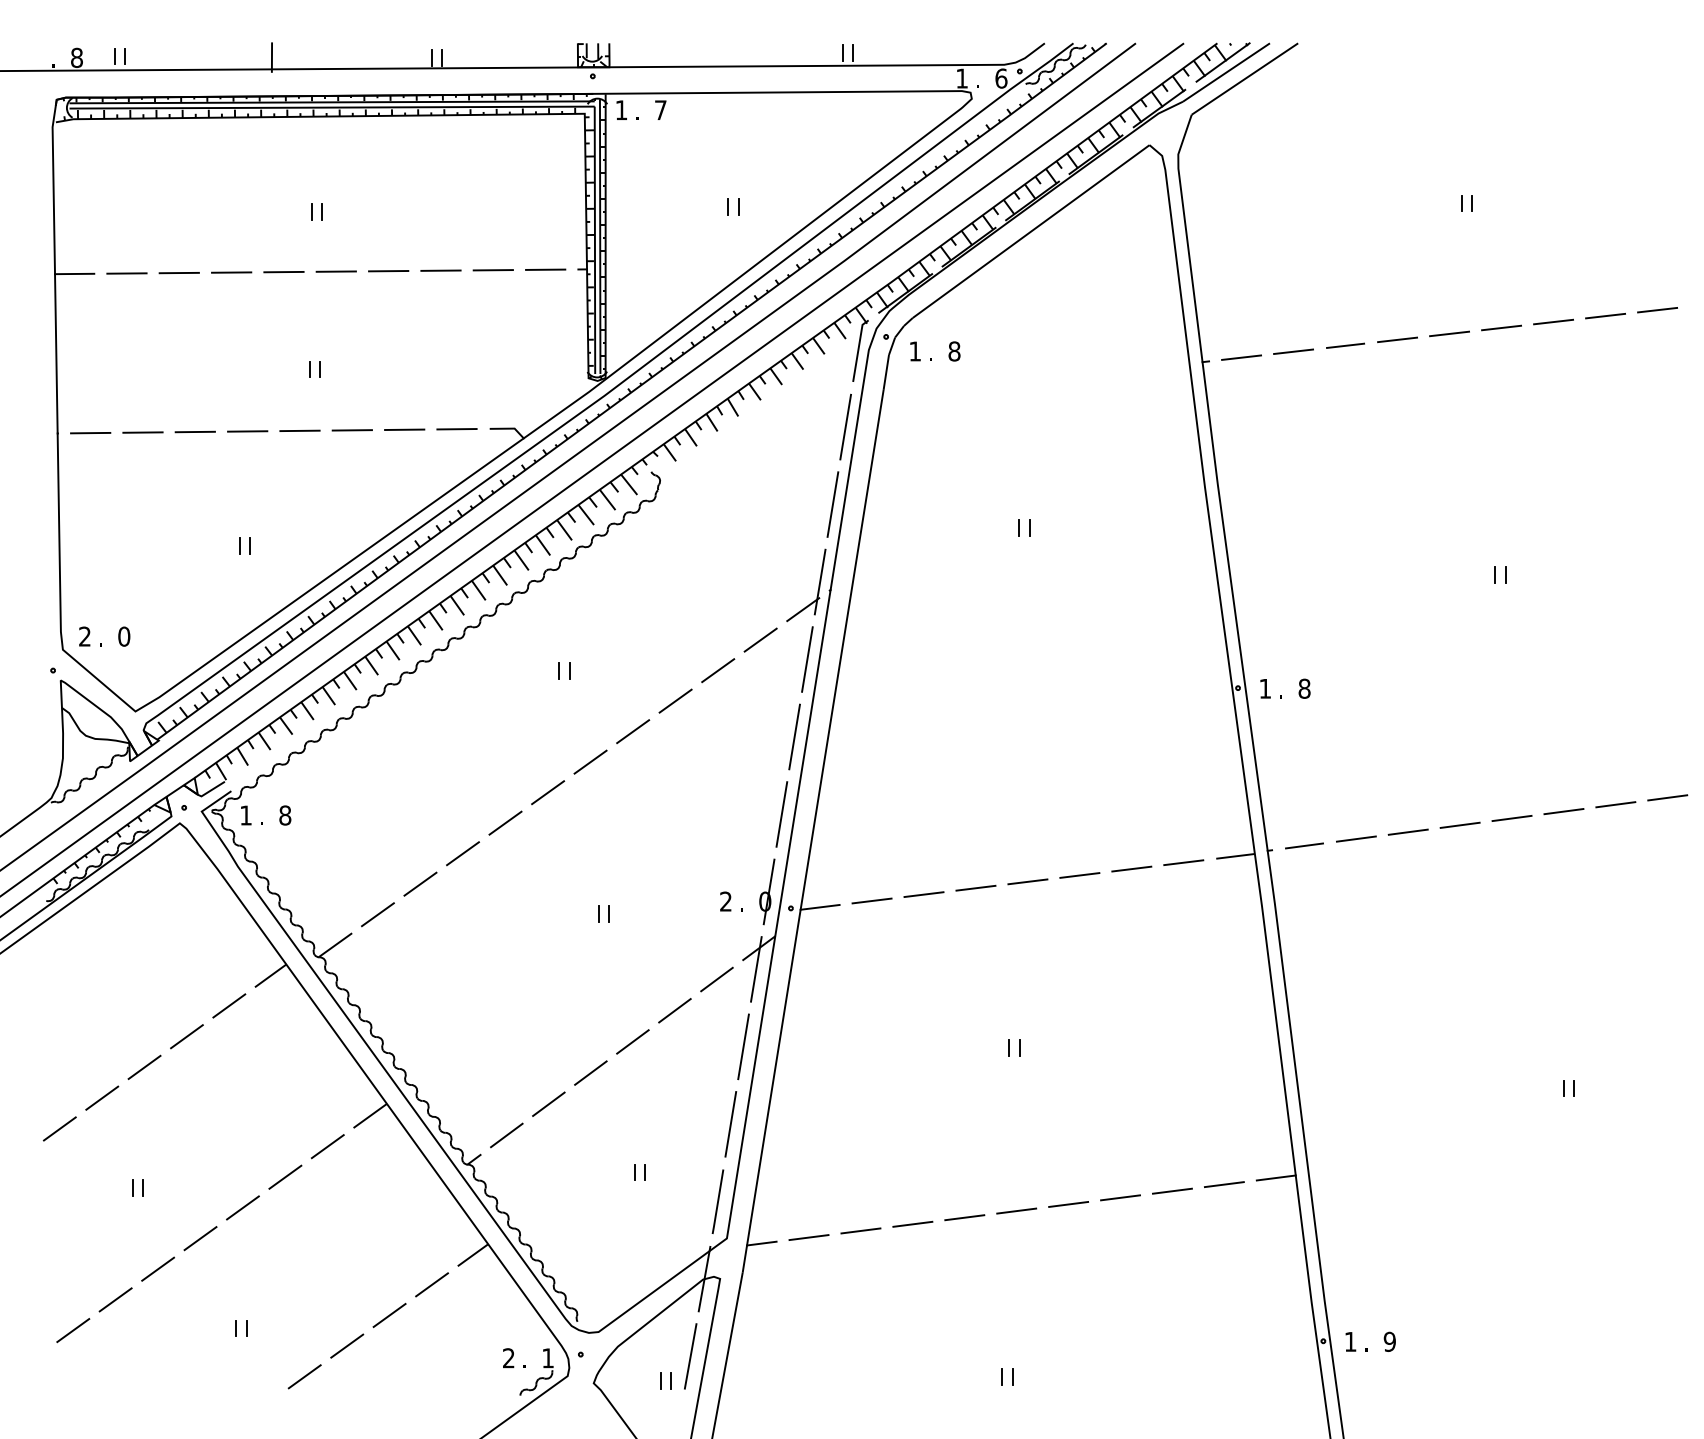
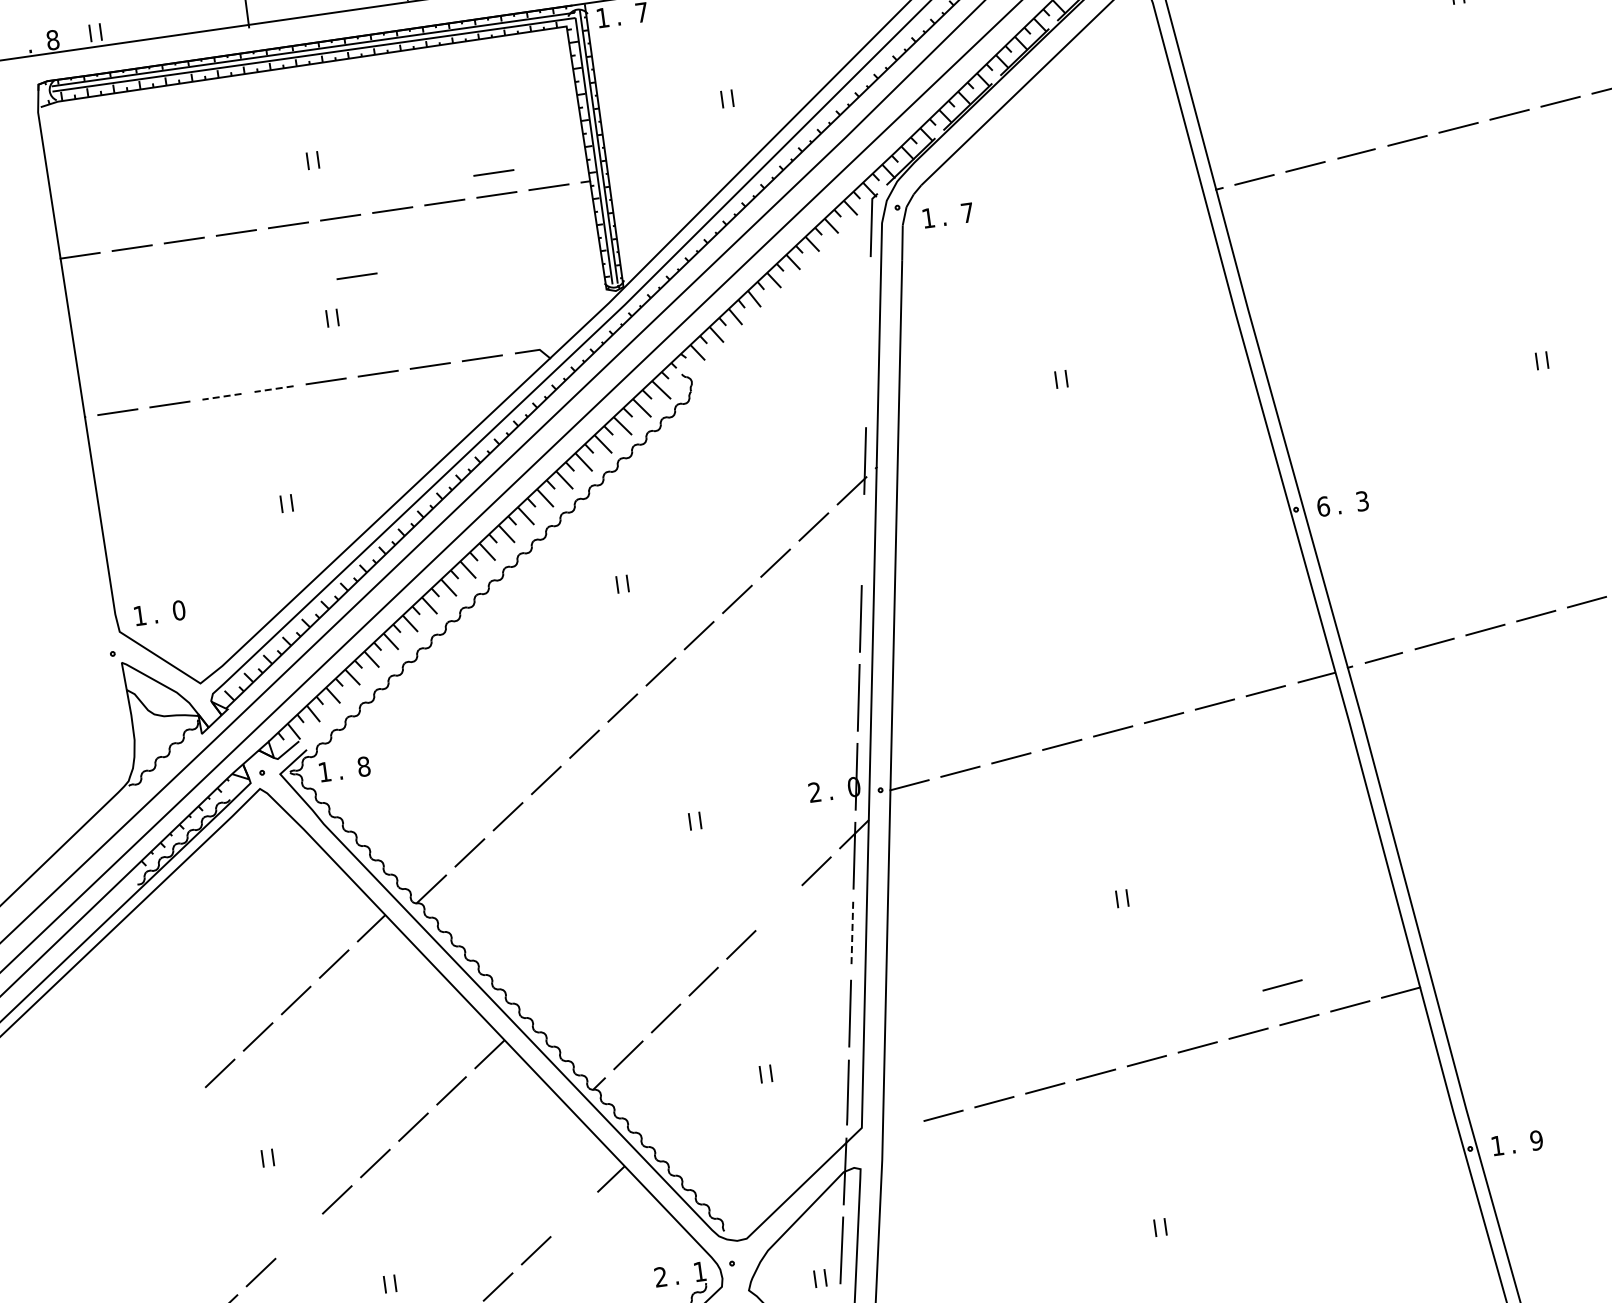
line: (492, 248) -> (493, 173), added
line: (344, 331) -> (356, 276), added
text: (954, 351) -> (967, 212), 8 -> 7
line: (845, 426) -> (869, 302), removed
line: (247, 431) -> (273, 389), solid -> dashed
line: (195, 432) -> (222, 397), solid -> dashed
line: (832, 504) -> (866, 382), removed
text: (84, 636) -> (139, 615), 2 -> 1
line: (807, 659) -> (863, 539), removed
text: (1265, 688) -> (1323, 506), 1 -> 6
text: (1304, 688) -> (1362, 500), 8 -> 3
line: (674, 1010) -> (778, 907), removed
line: (743, 1046) -> (852, 934), solid -> dashed
line: (59, 1128) -> (181, 1109), removed
line: (1160, 1154) -> (1282, 985), added
line: (761, 1243) -> (897, 1128), removed
line: (158, 1268) -> (299, 1235), removed
line: (431, 1284) -> (573, 1214), removed

